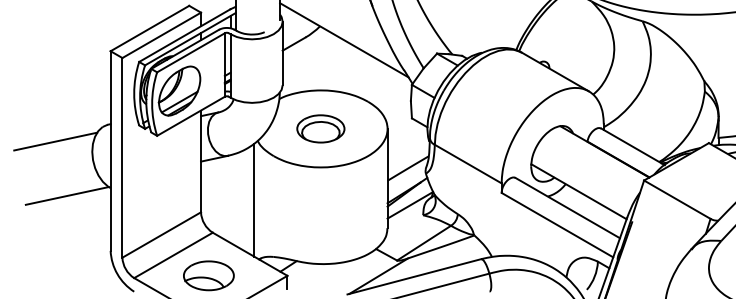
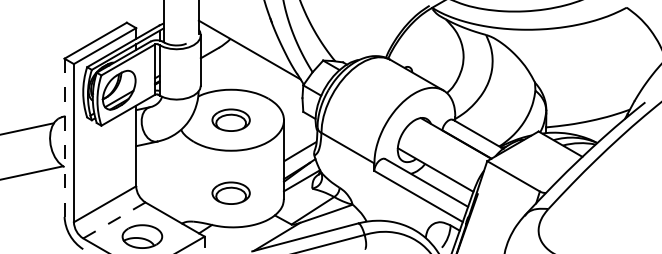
line: (110, 150) -> (64, 137), solid -> dashed
line: (254, 199) -> (178, 176), removed
part: (320, 220) -> (230, 192), added
line: (173, 255) -> (114, 220), solid -> dashed

